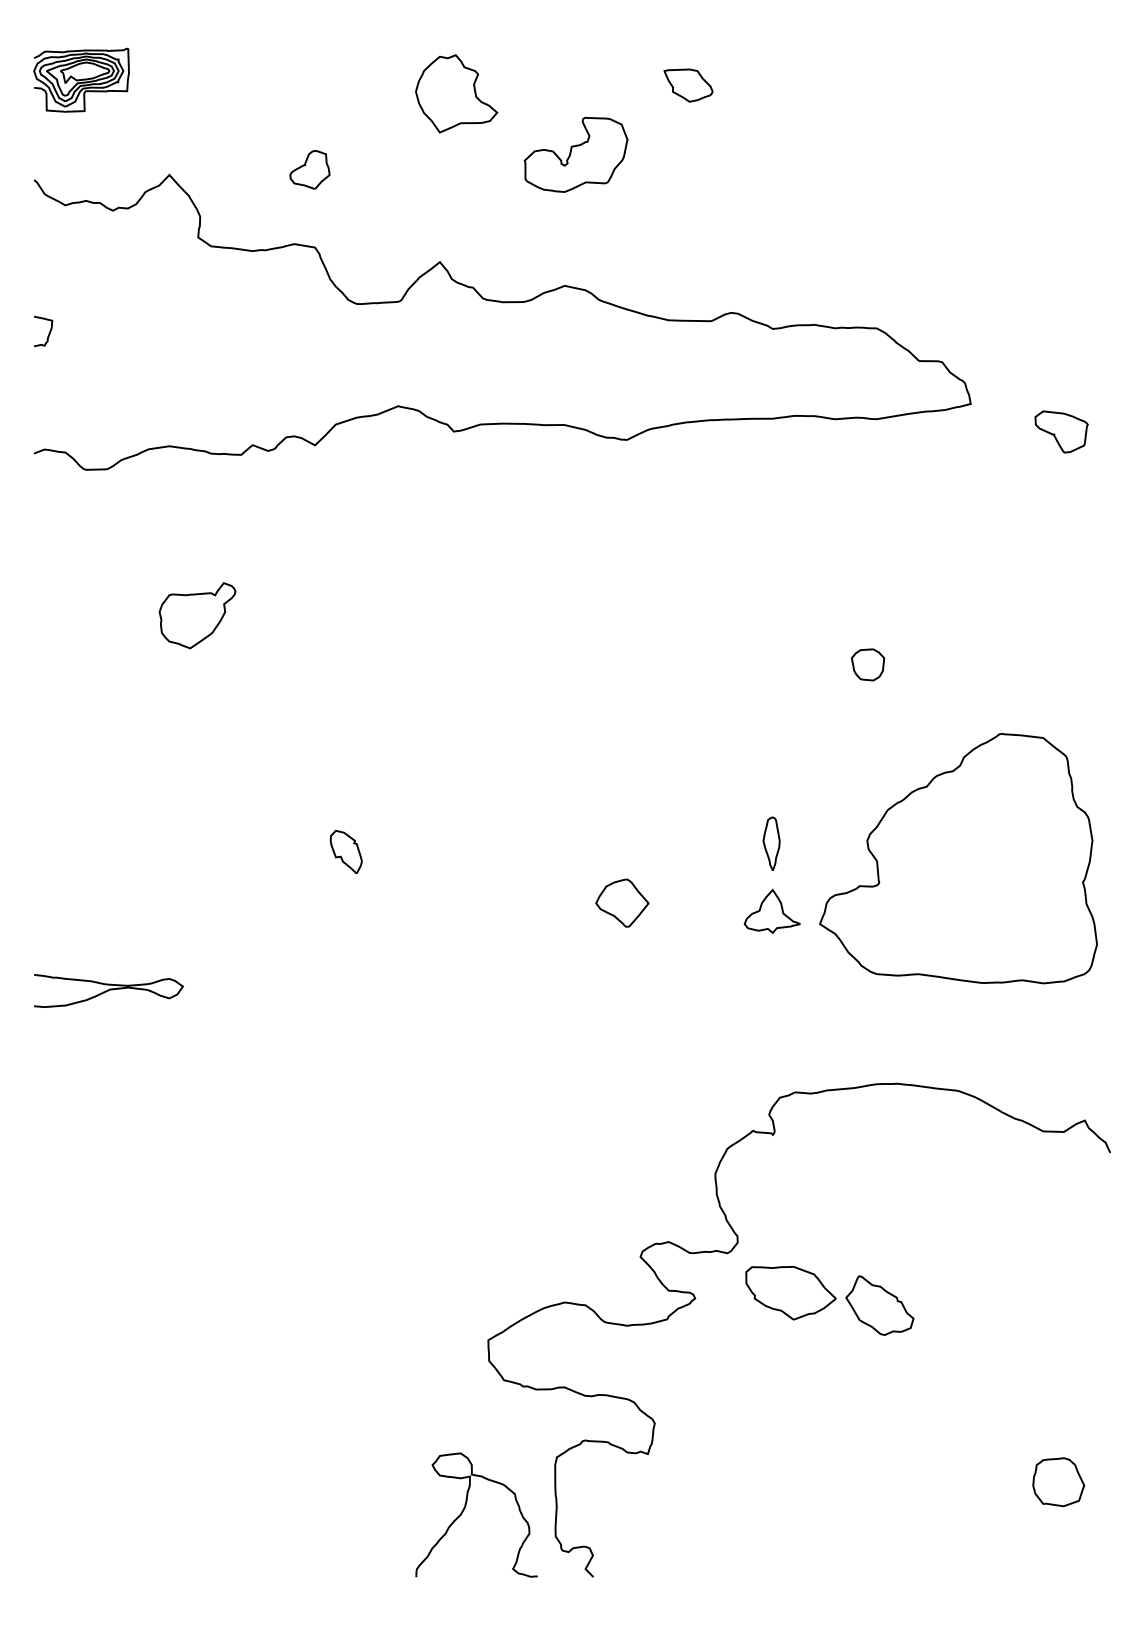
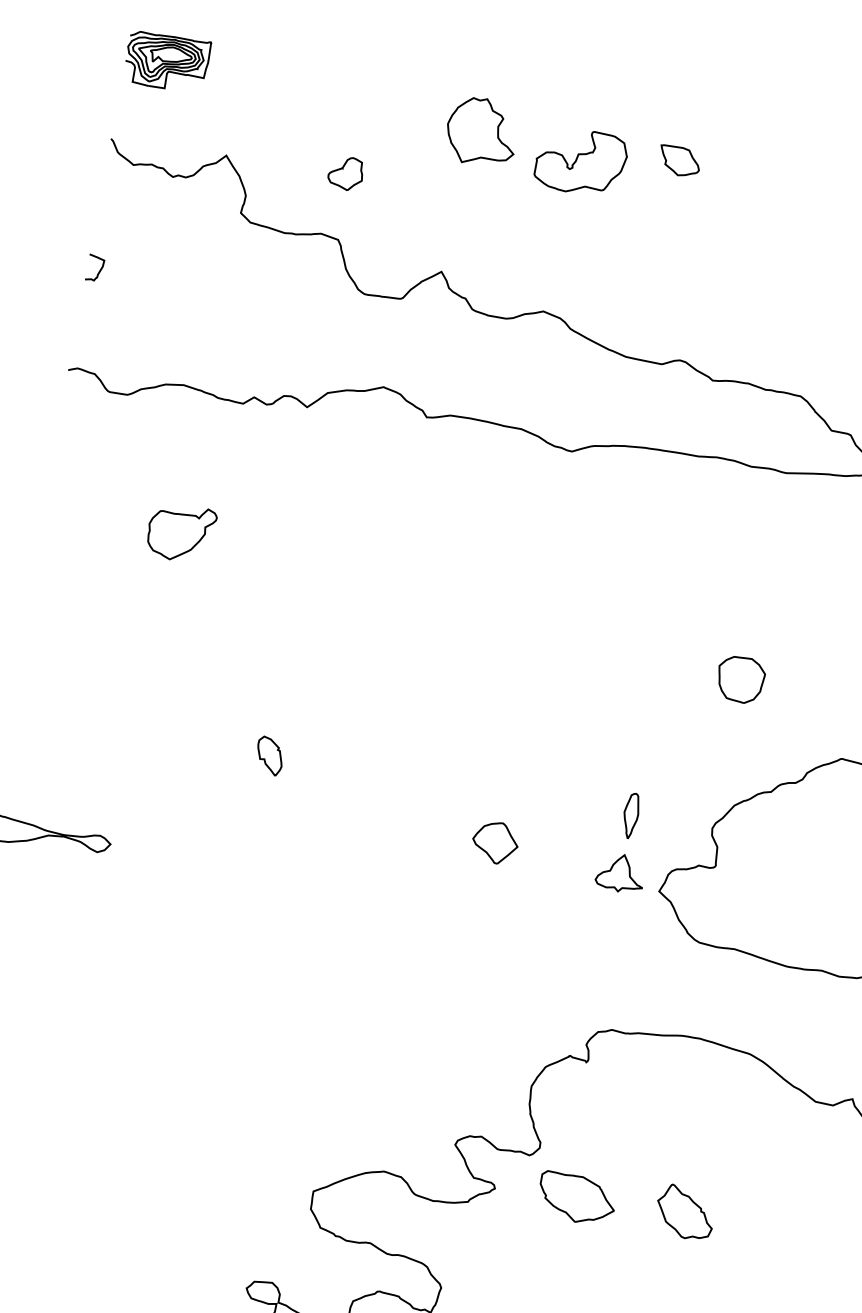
part: (575, 154) -> (580, 161), moved
part: (867, 664) -> (740, 679), size x1.67
part: (879, 1305) -> (685, 1212), moved

